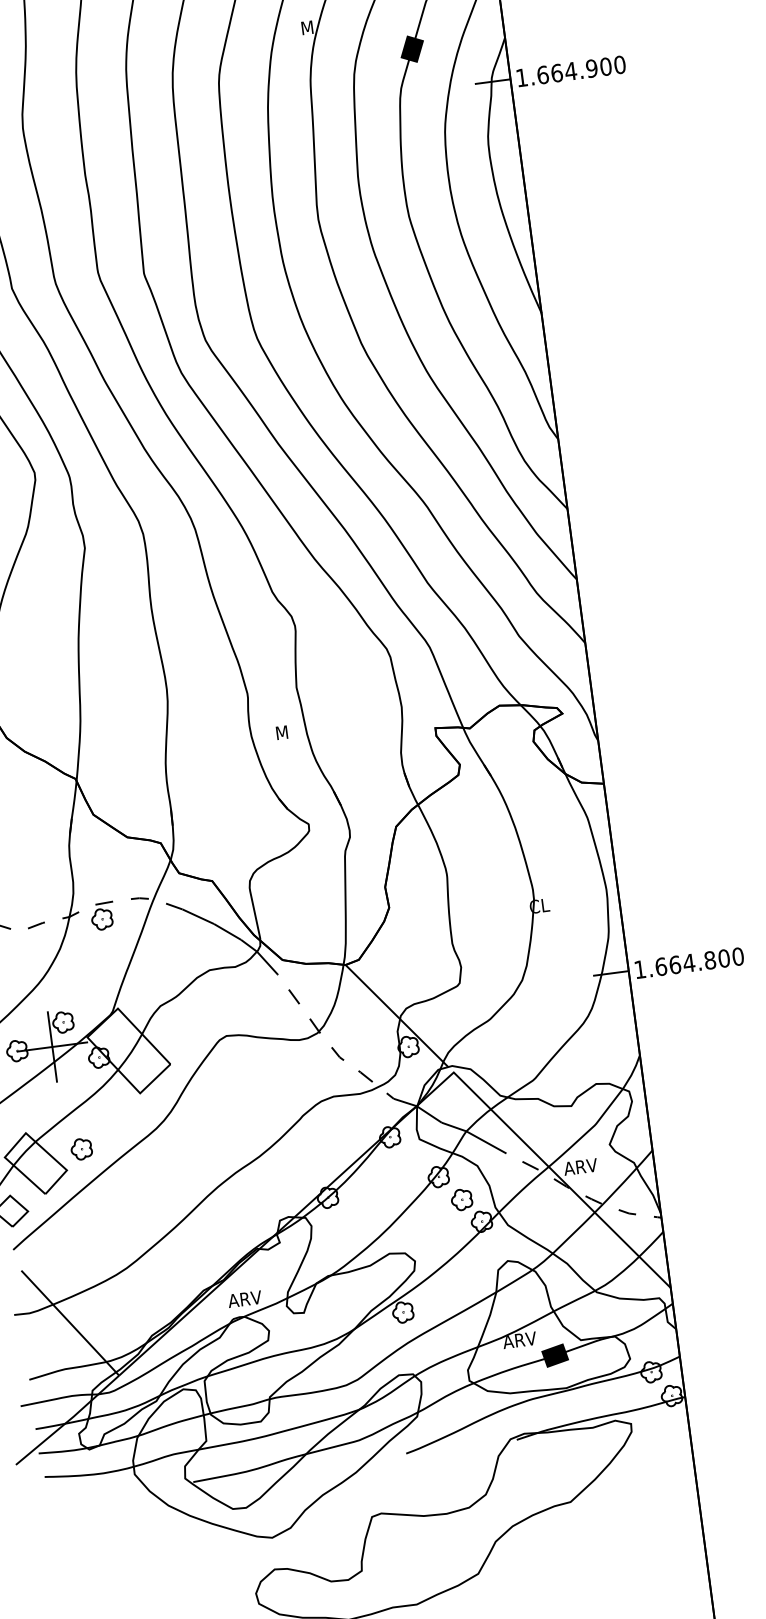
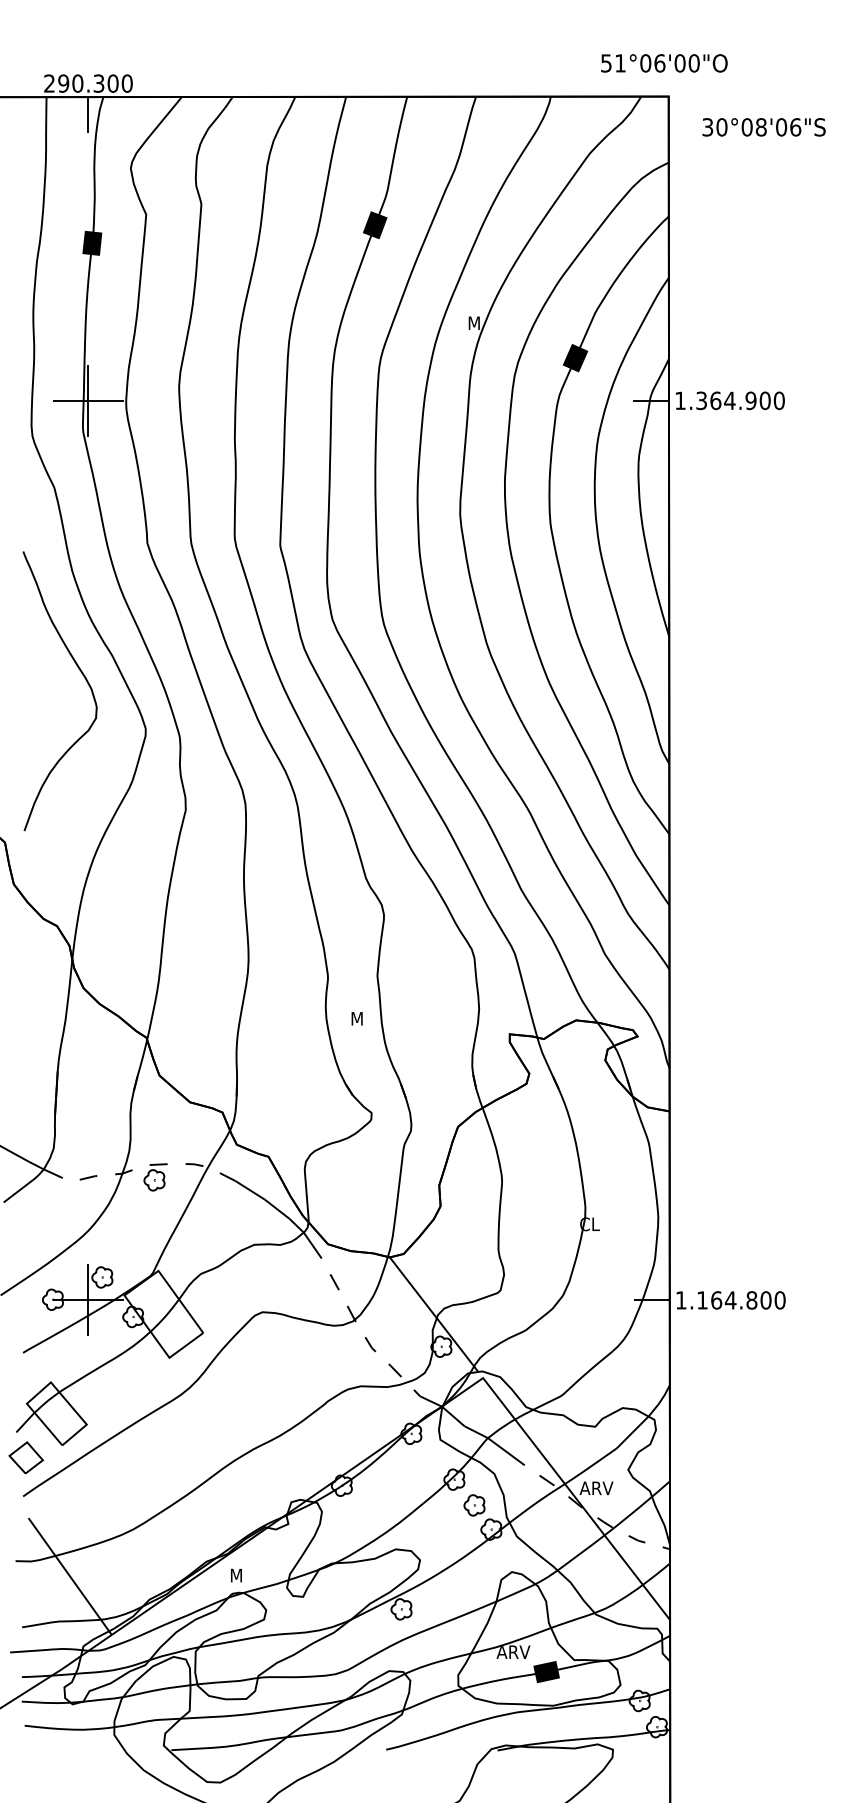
text: (542, 74) -> (701, 400), 1.664.900 -> 1.364.900
text: (661, 966) -> (702, 1300), 1.664.800 -> 1.164.800
part: (82, 1149) -> (104, 1405), removed
text: (244, 1299) -> (246, 1575), ARV -> M

